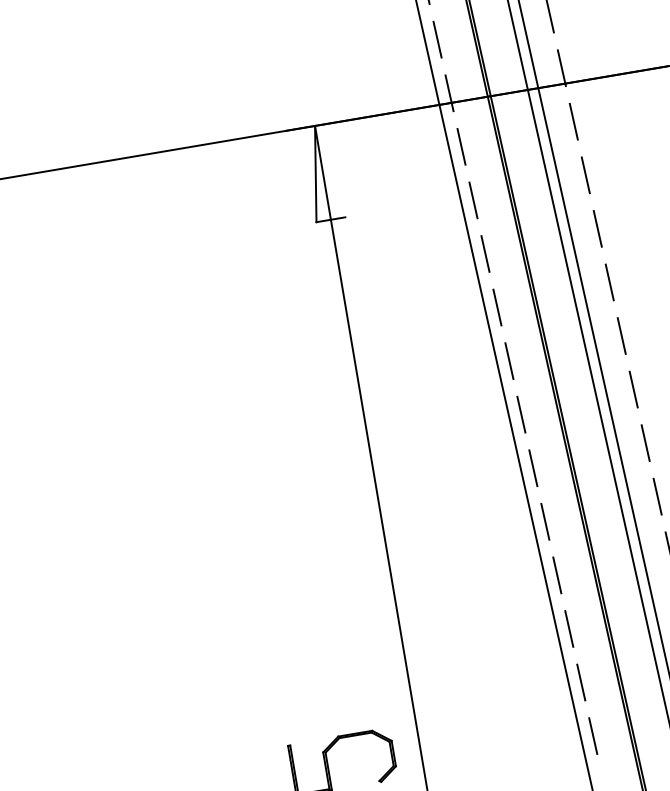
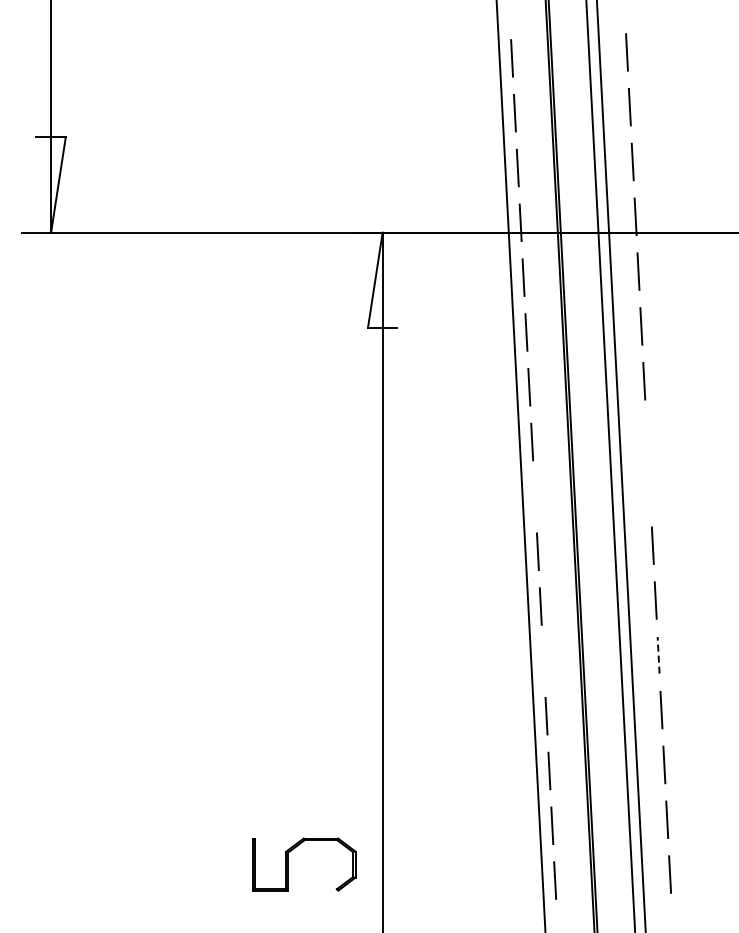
line: (610, 281) -> (647, 435), removed
line: (621, 335) -> (649, 490), removed
line: (509, 360) -> (535, 496), removed
line: (657, 495) -> (658, 654), solid -> dashed
line: (545, 521) -> (543, 661), removed

